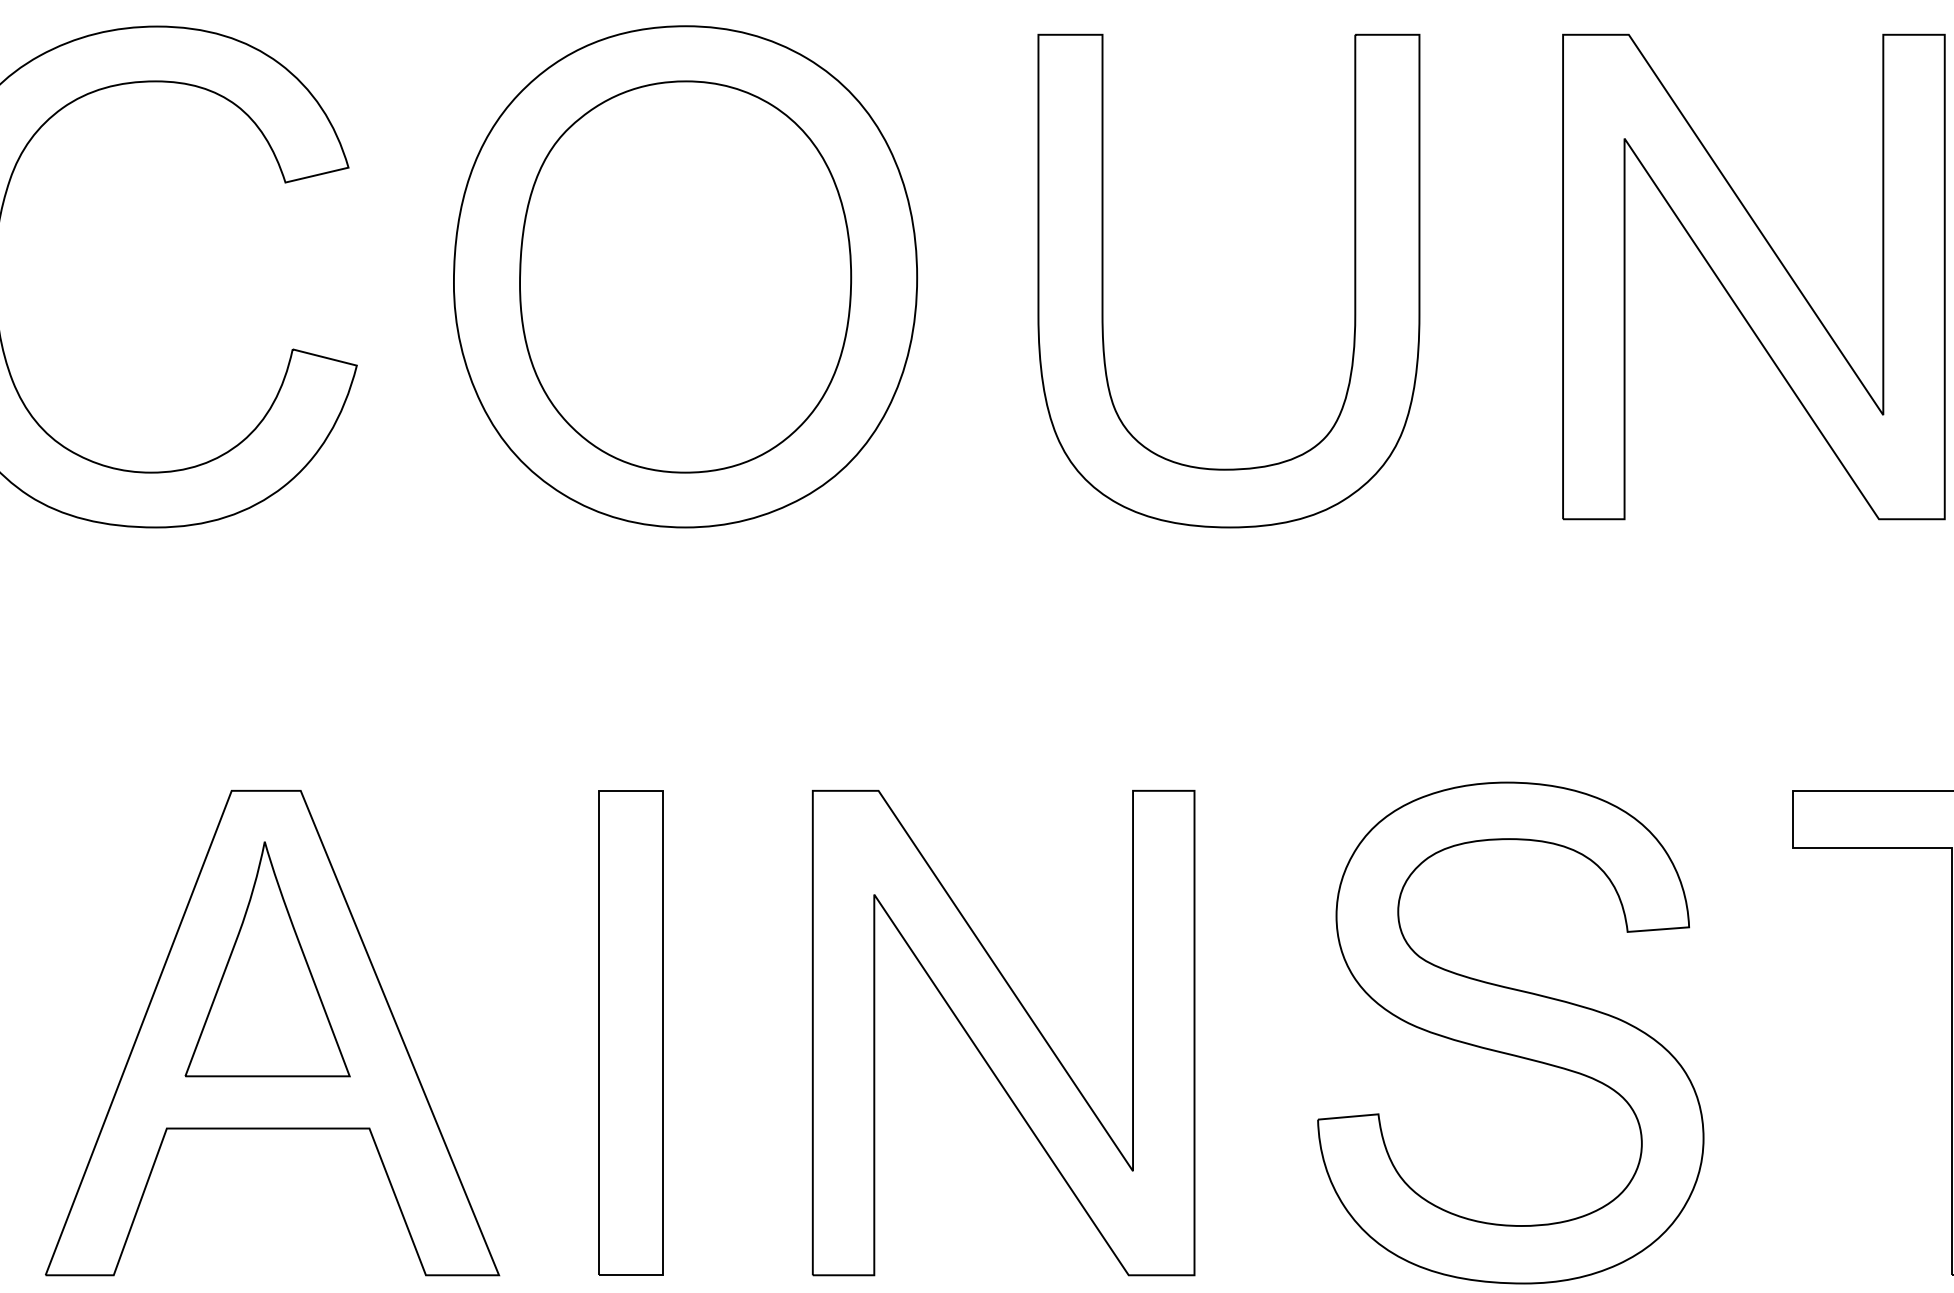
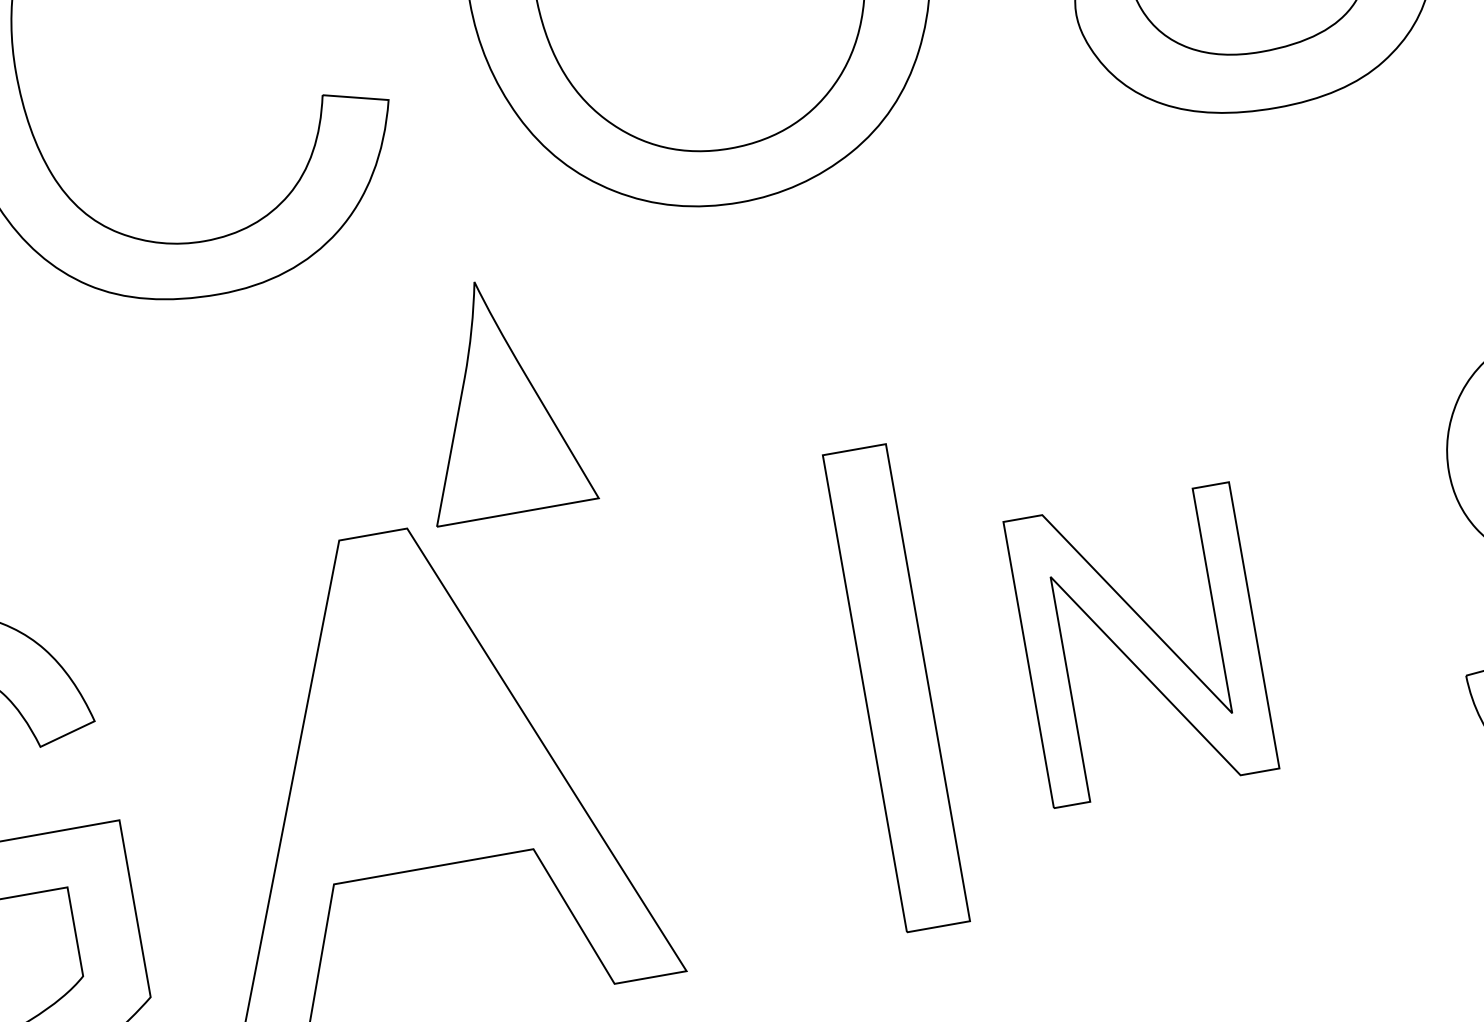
part: (267, 959) -> (497, 397), moved
part: (630, 1032) -> (896, 687), moved
part: (1003, 1033) -> (1141, 645), size x0.6

